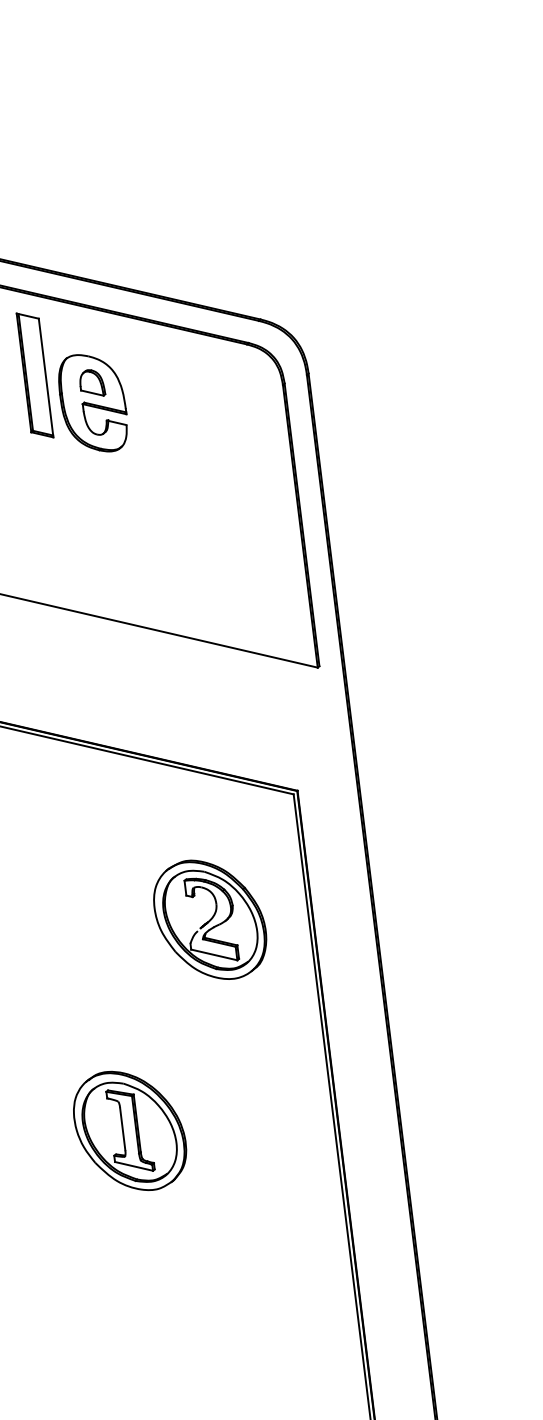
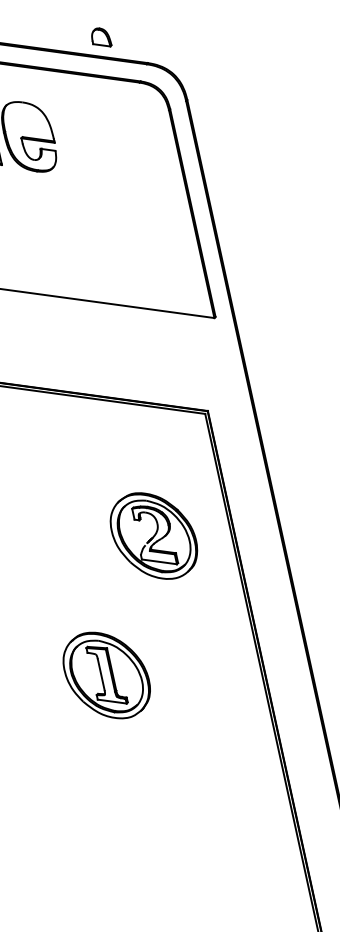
part: (92, 382) -> (101, 37), moved
part: (210, 919) -> (154, 535), moved

